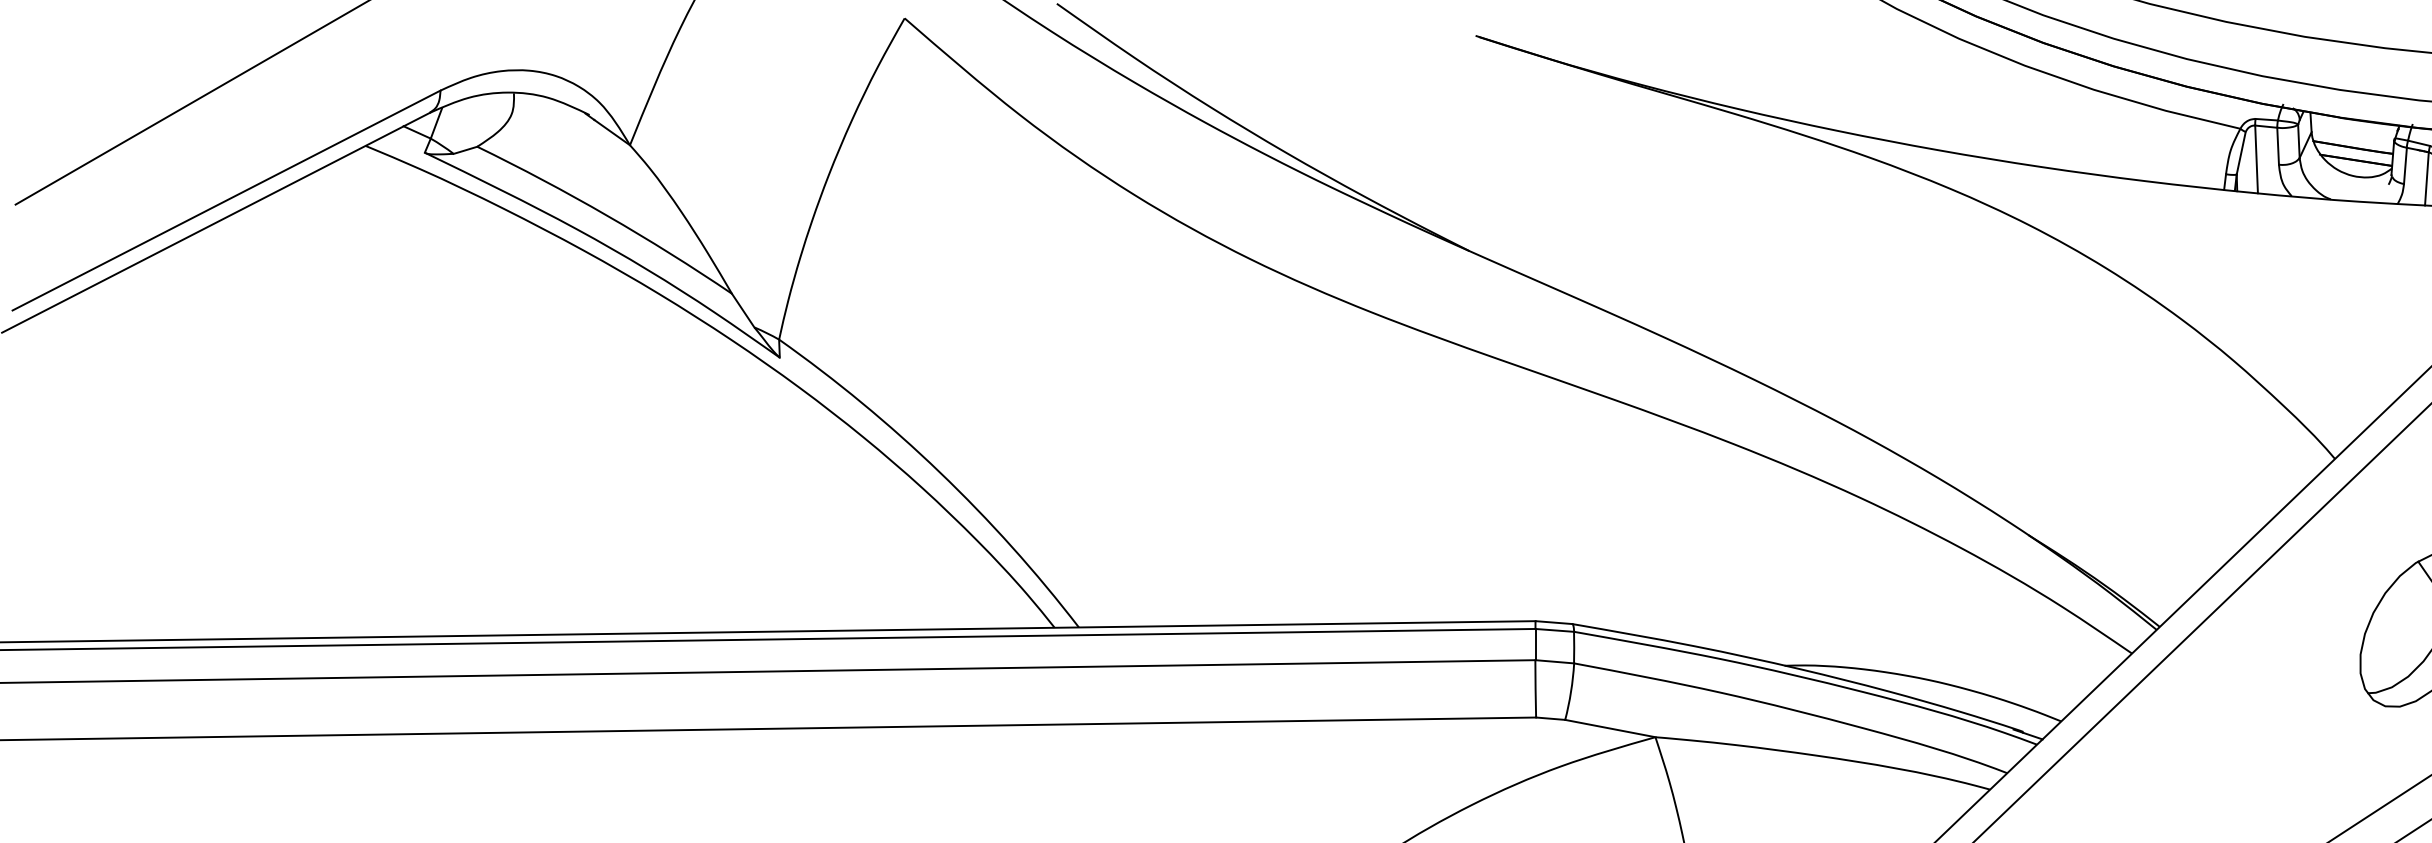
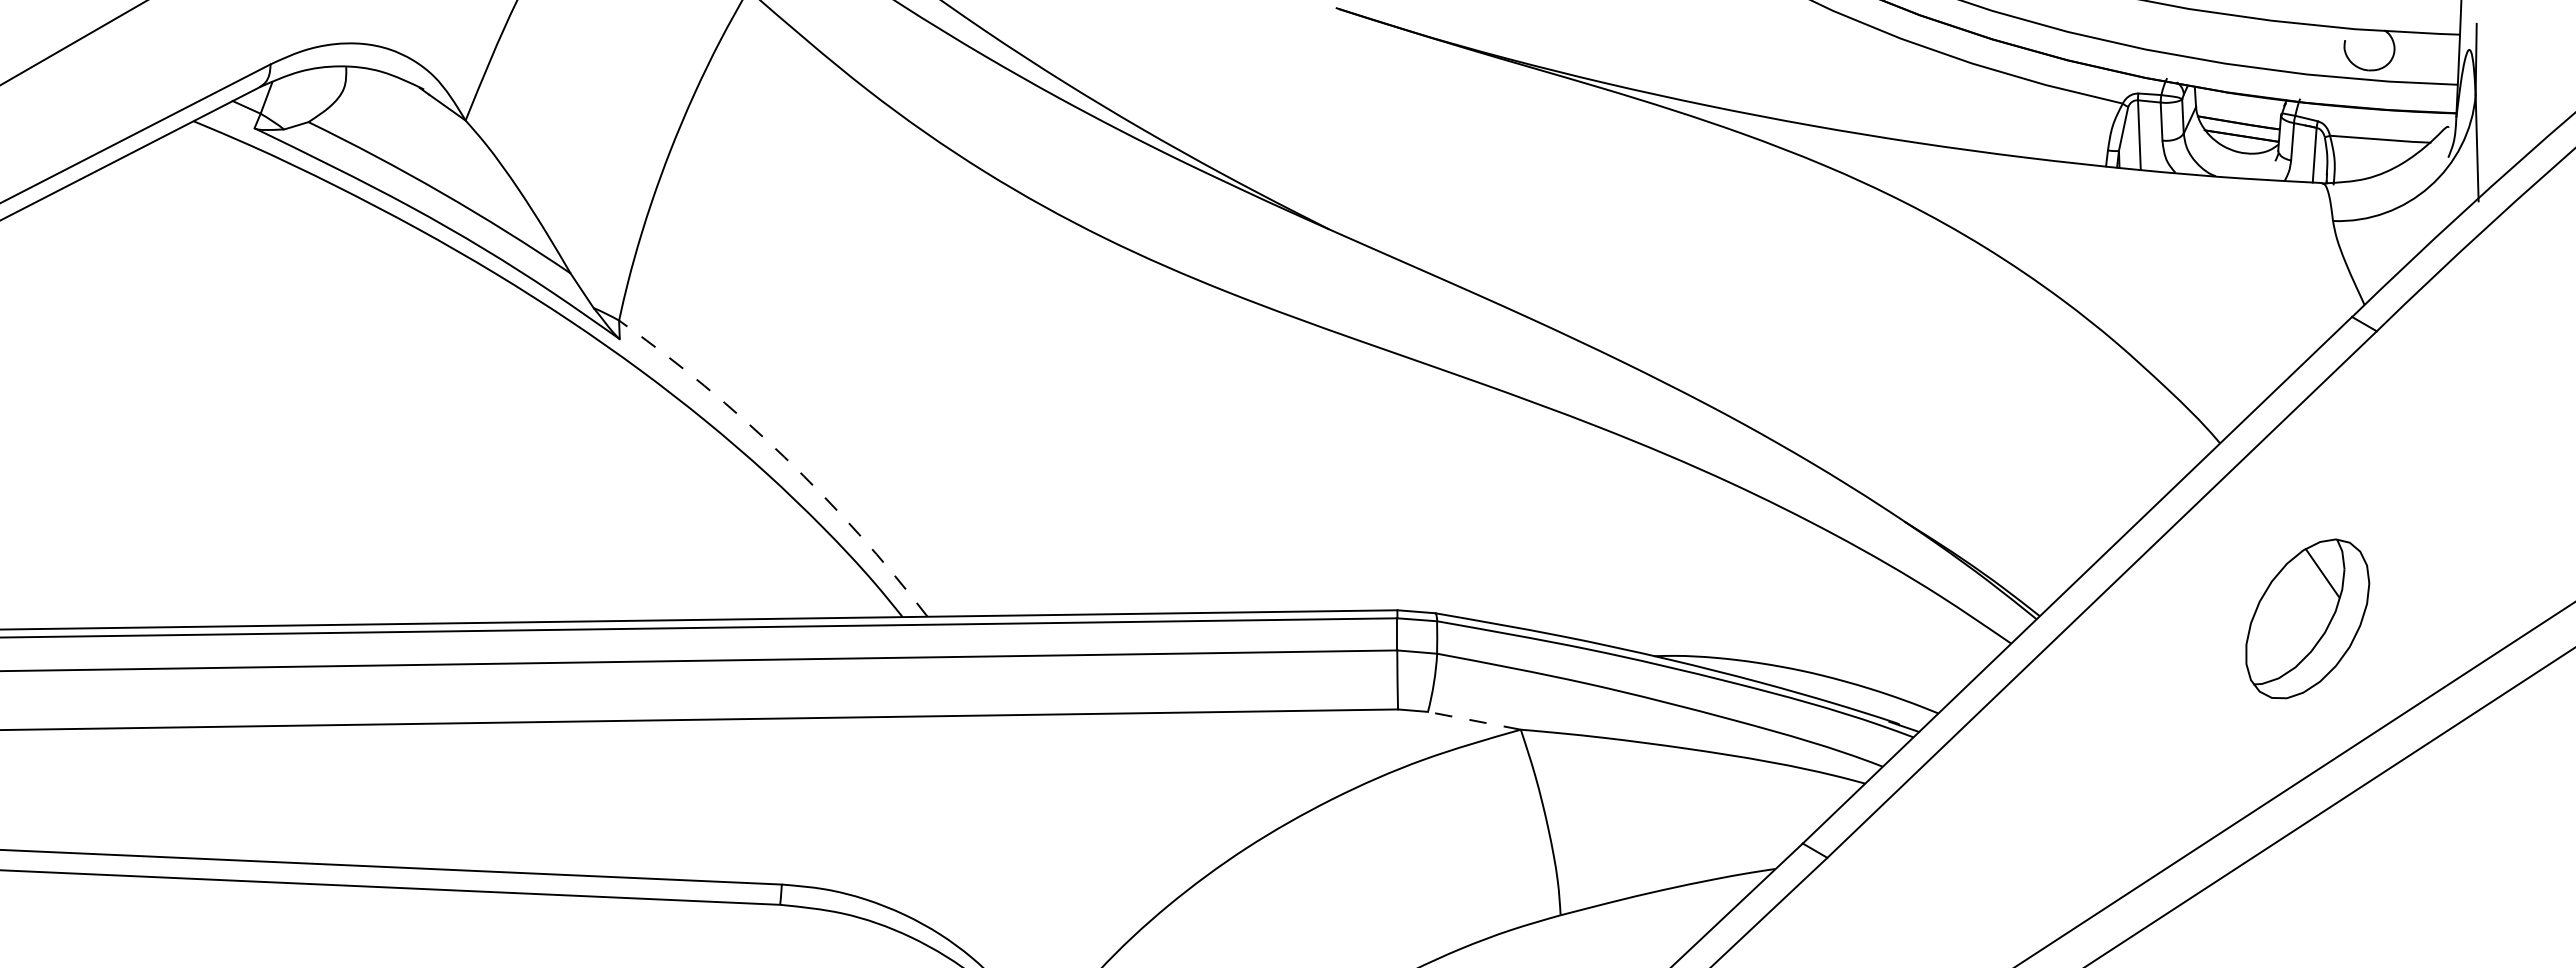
arc: (939, 472) -> (784, 457), solid -> dashed
line: (1609, 728) -> (1473, 720), solid -> dashed

